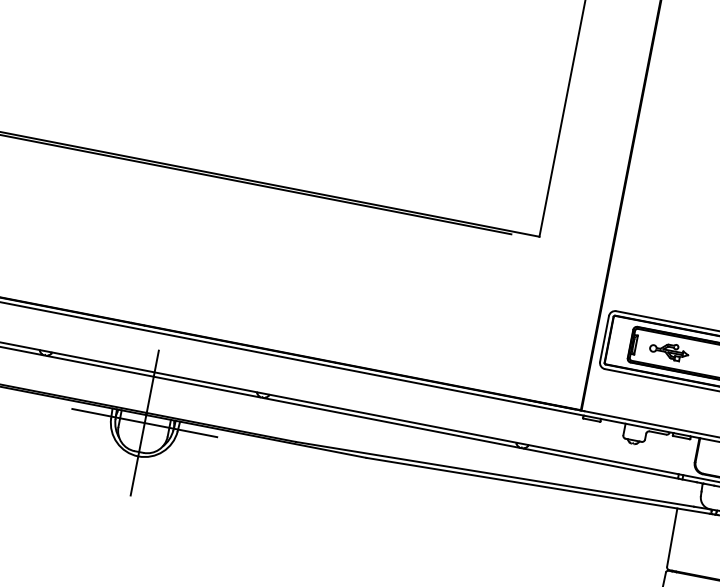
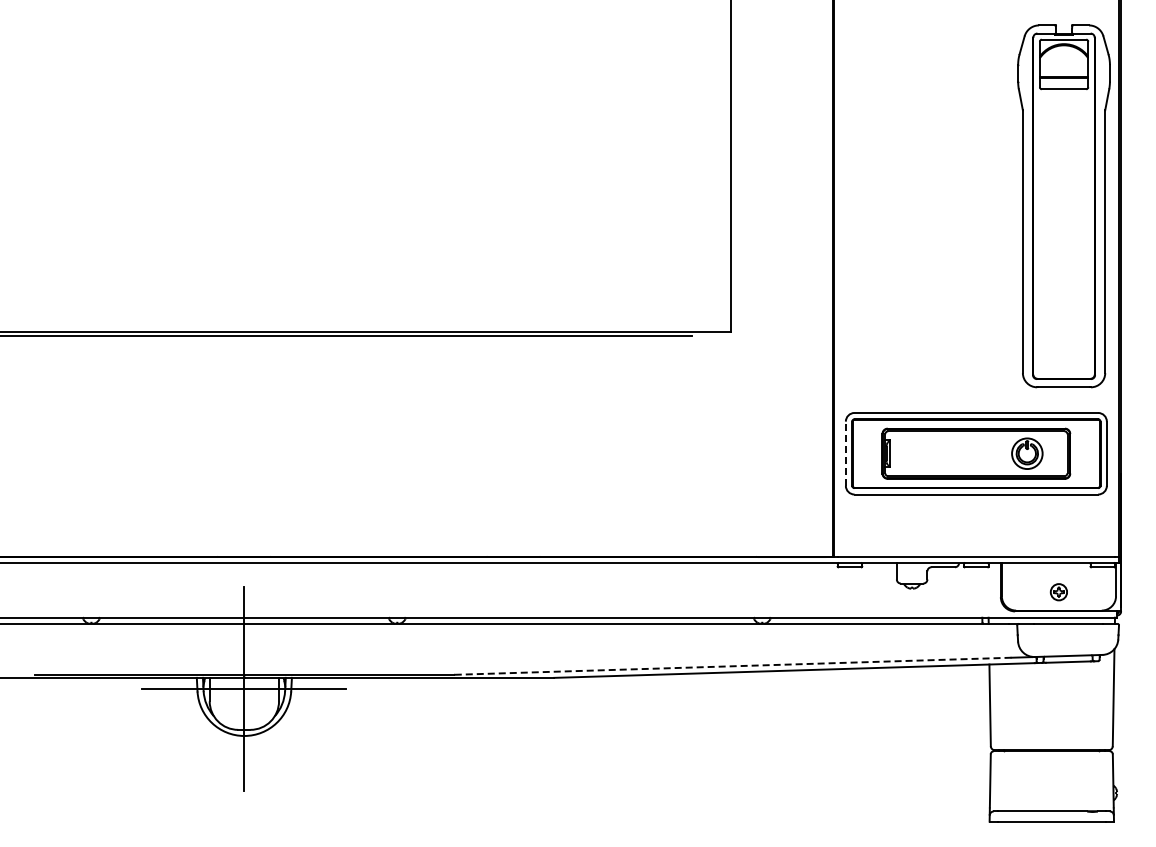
line: (604, 338) -> (845, 453), solid -> dashed
part: (668, 351) -> (936, 453), removed
line: (495, 474) -> (733, 666), solid -> dashed

